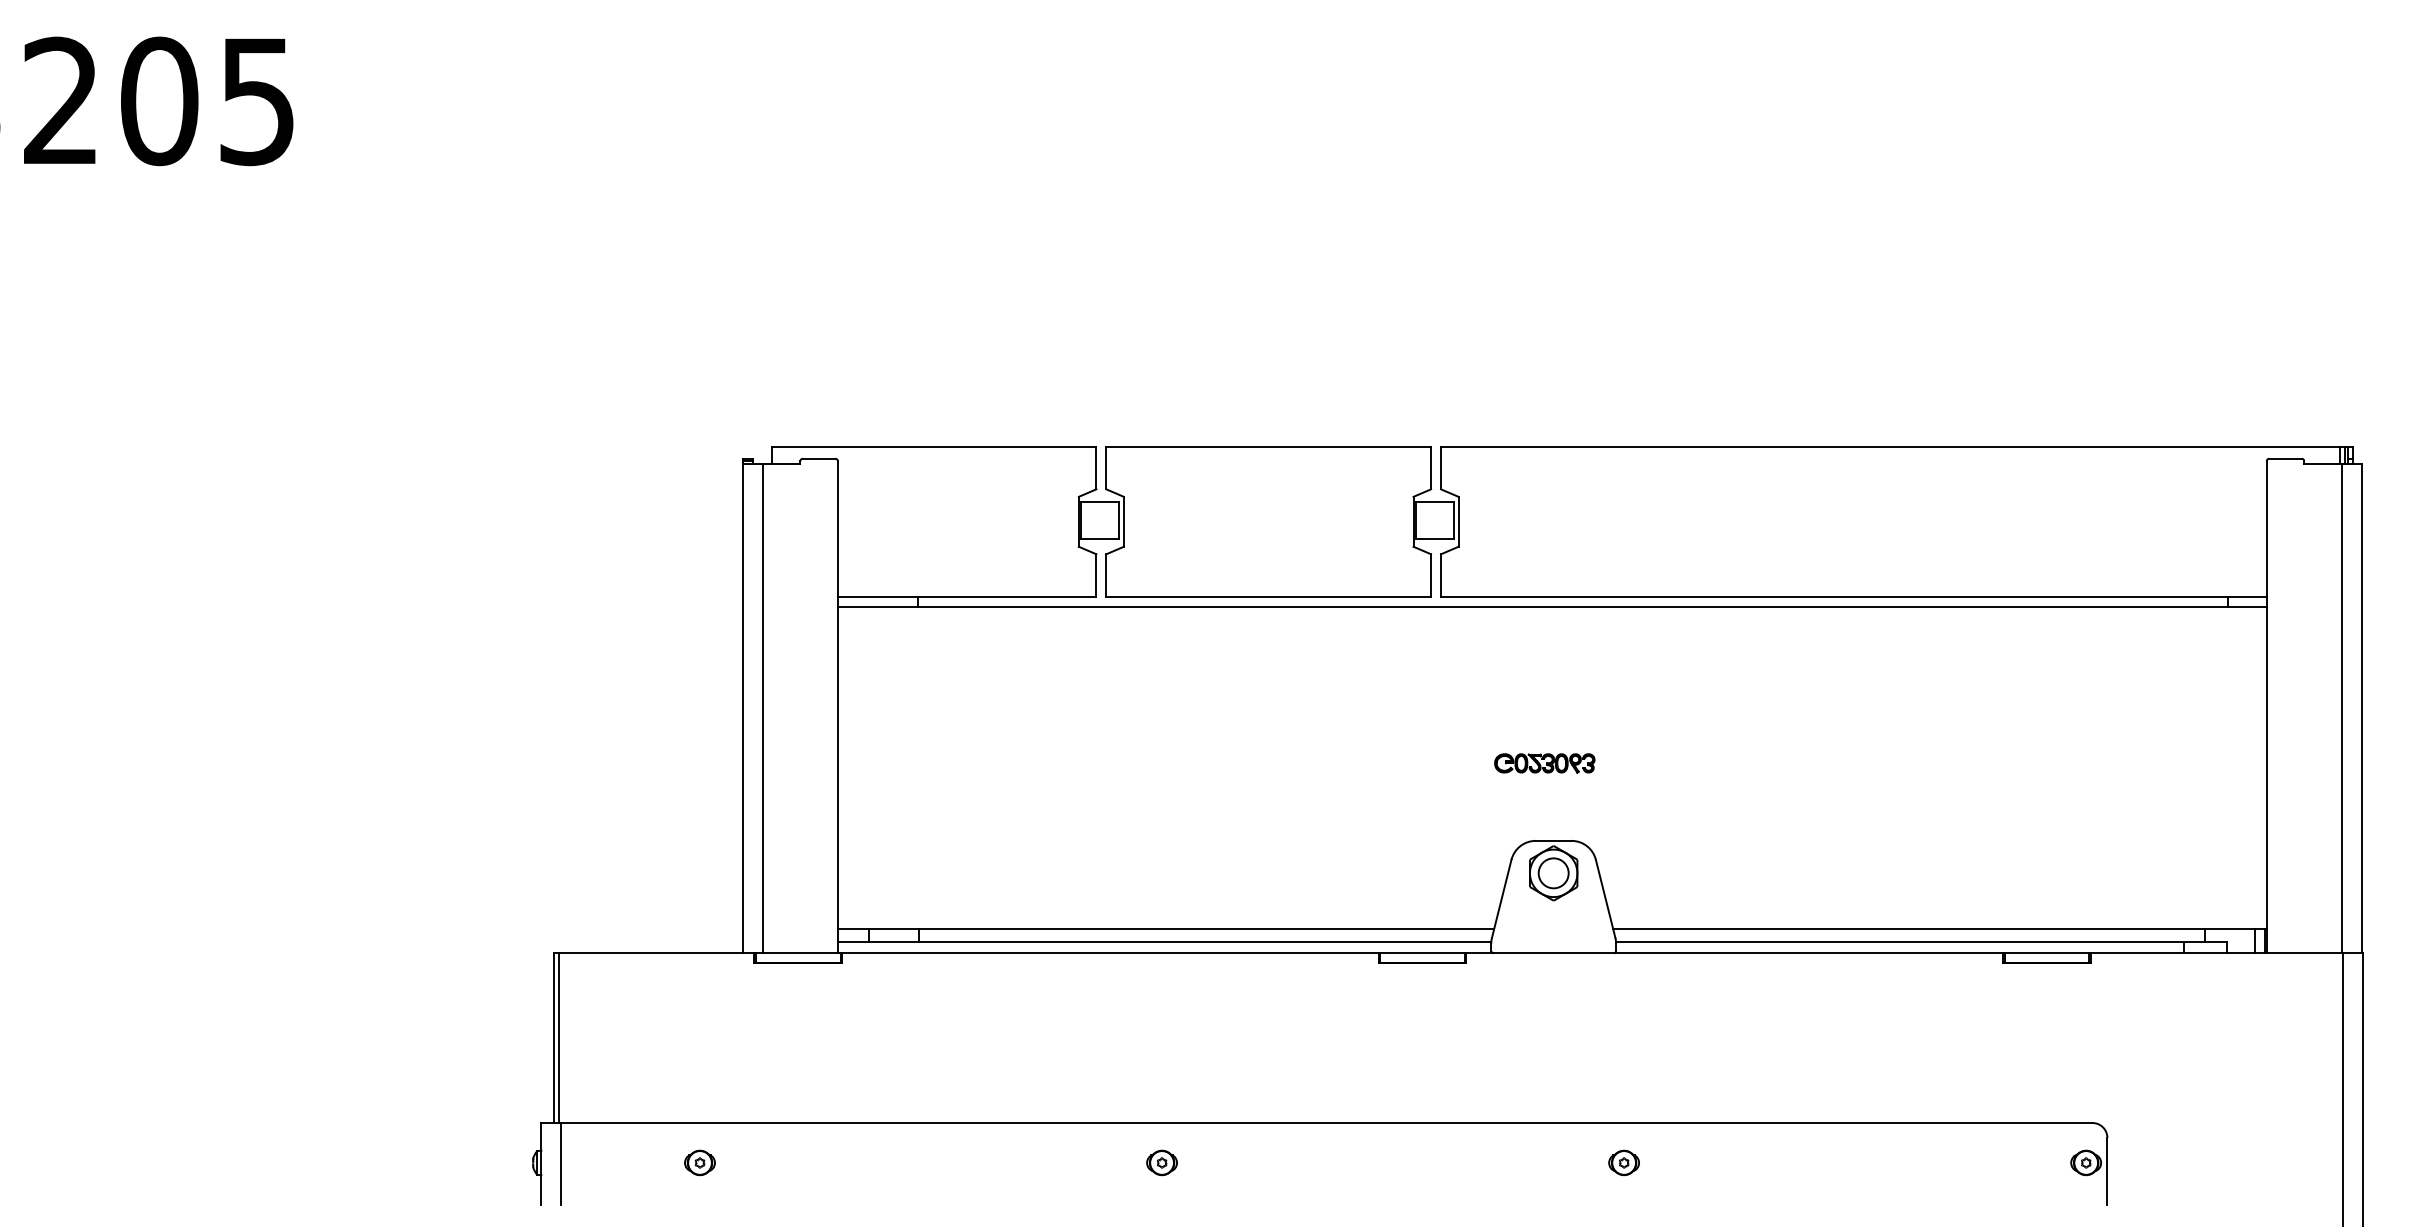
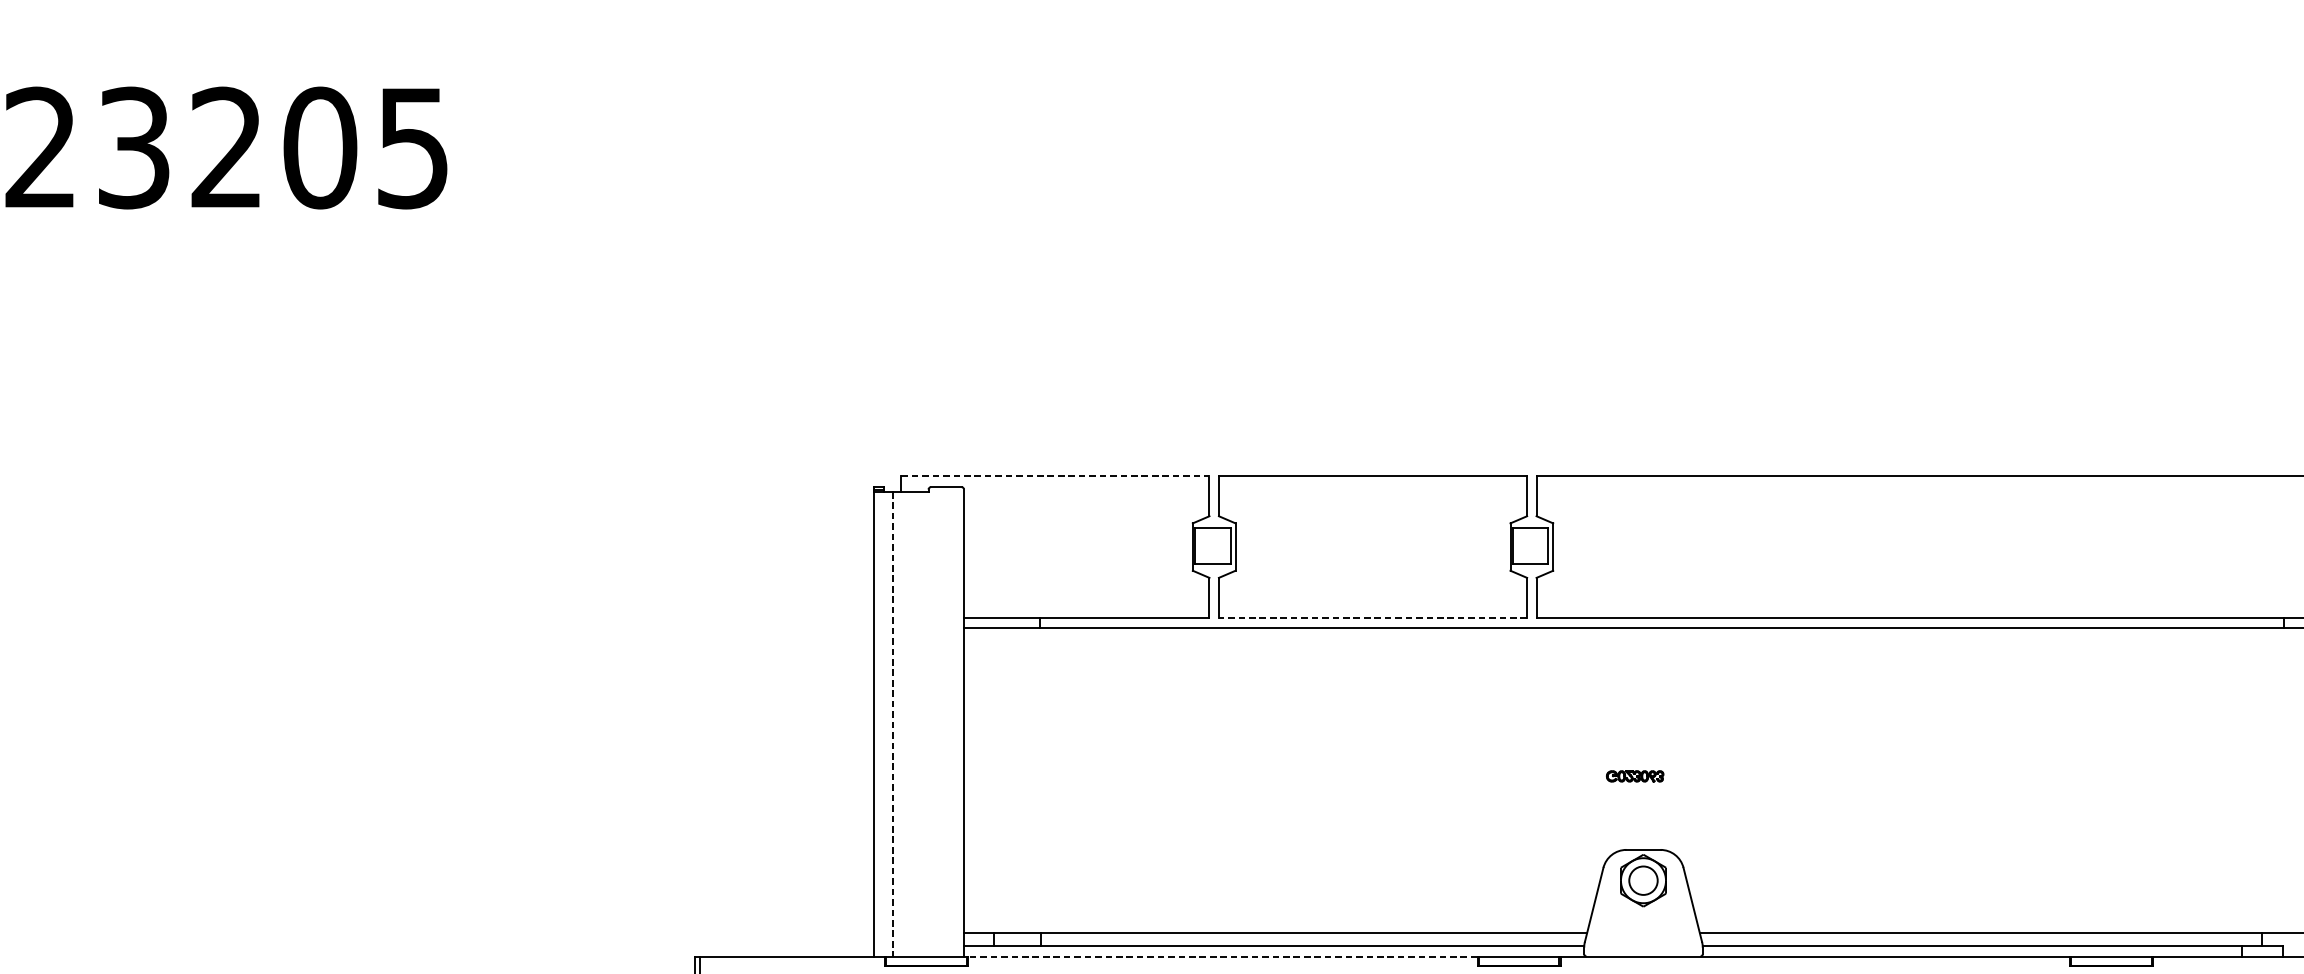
line: (934, 446) -> (1055, 475), solid -> dashed
line: (1268, 596) -> (1372, 617), solid -> dashed
line: (762, 708) -> (892, 724), solid -> dashed
part: (1544, 763) -> (1634, 776), size x0.6
line: (1109, 953) -> (1221, 956), solid -> dashed

